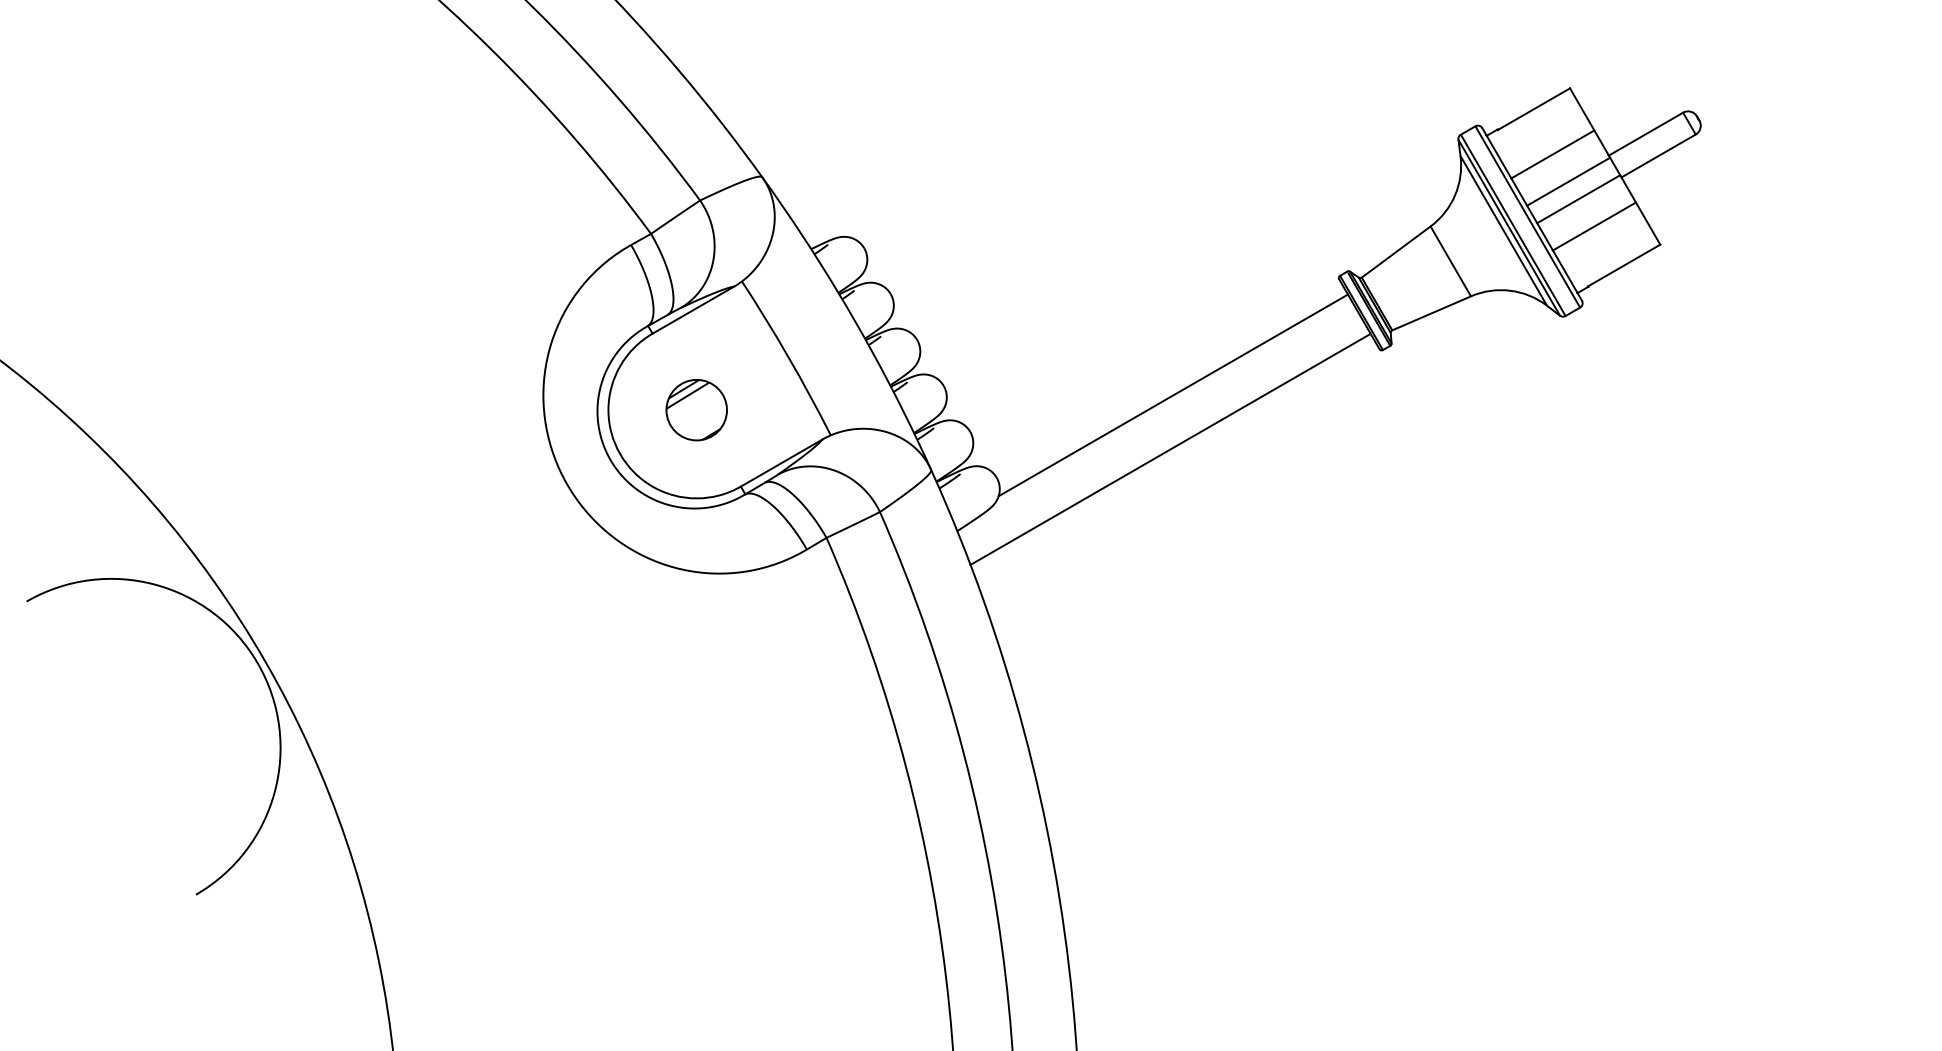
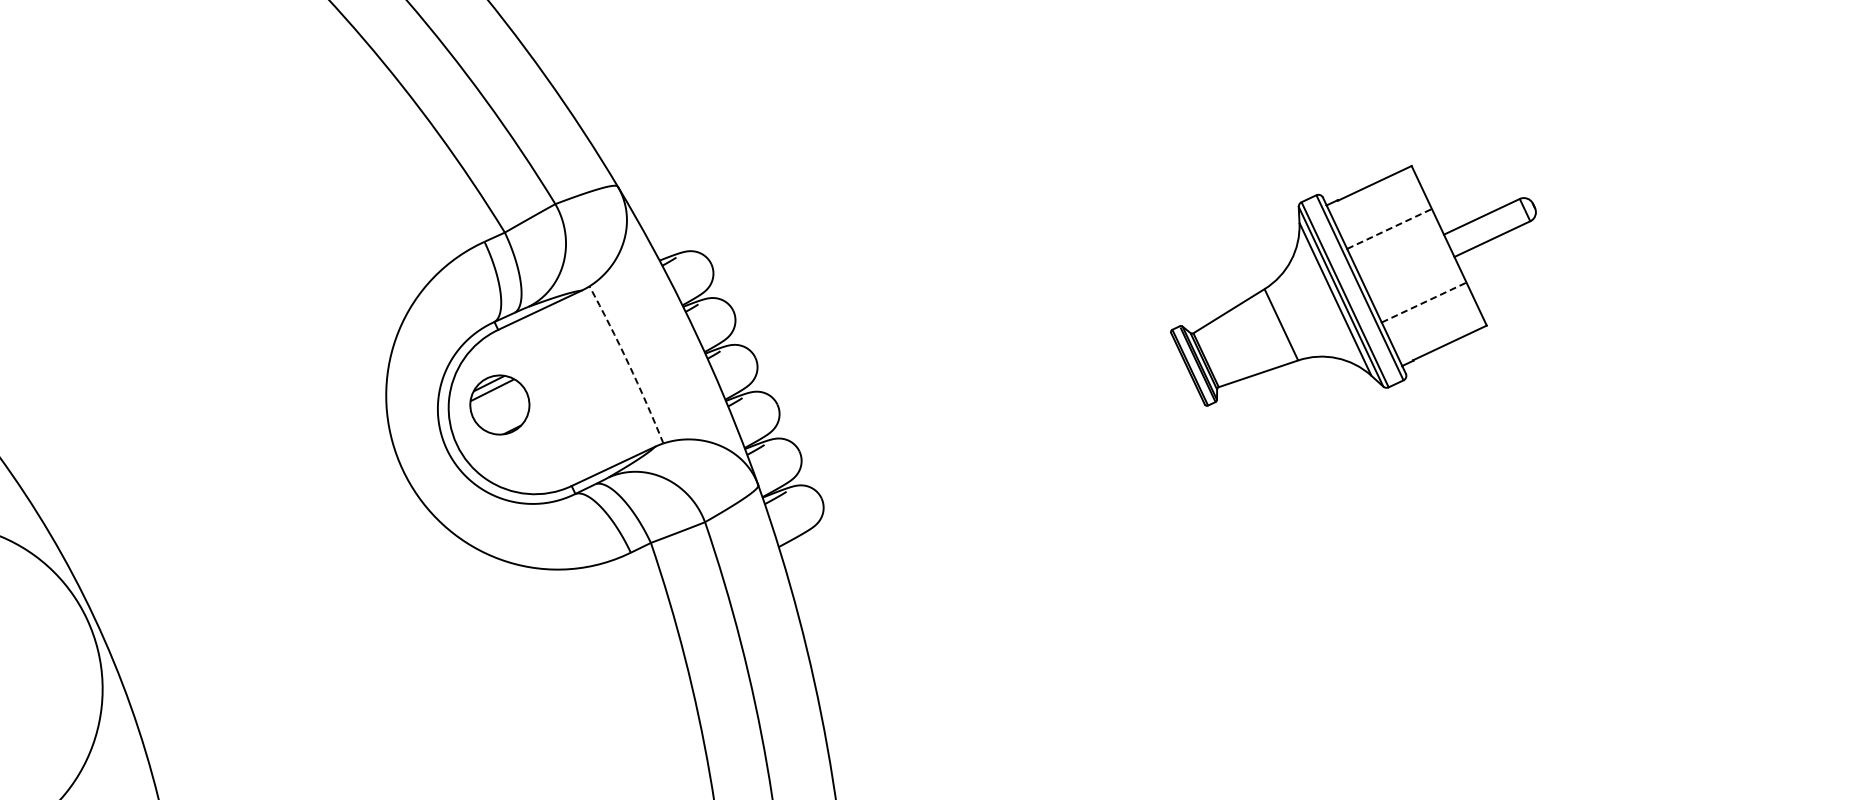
line: (1552, 154) -> (1389, 229), solid -> dashed
line: (1568, 181) -> (1402, 256), removed
line: (1578, 199) -> (1410, 274), removed
line: (1594, 226) -> (1424, 302), solid -> dashed
arc: (788, 357) -> (628, 364), solid -> dashed
line: (1172, 395) -> (999, 432), removed
part: (696, 410) -> (499, 405), moved
line: (1170, 448) -> (993, 484), removed

